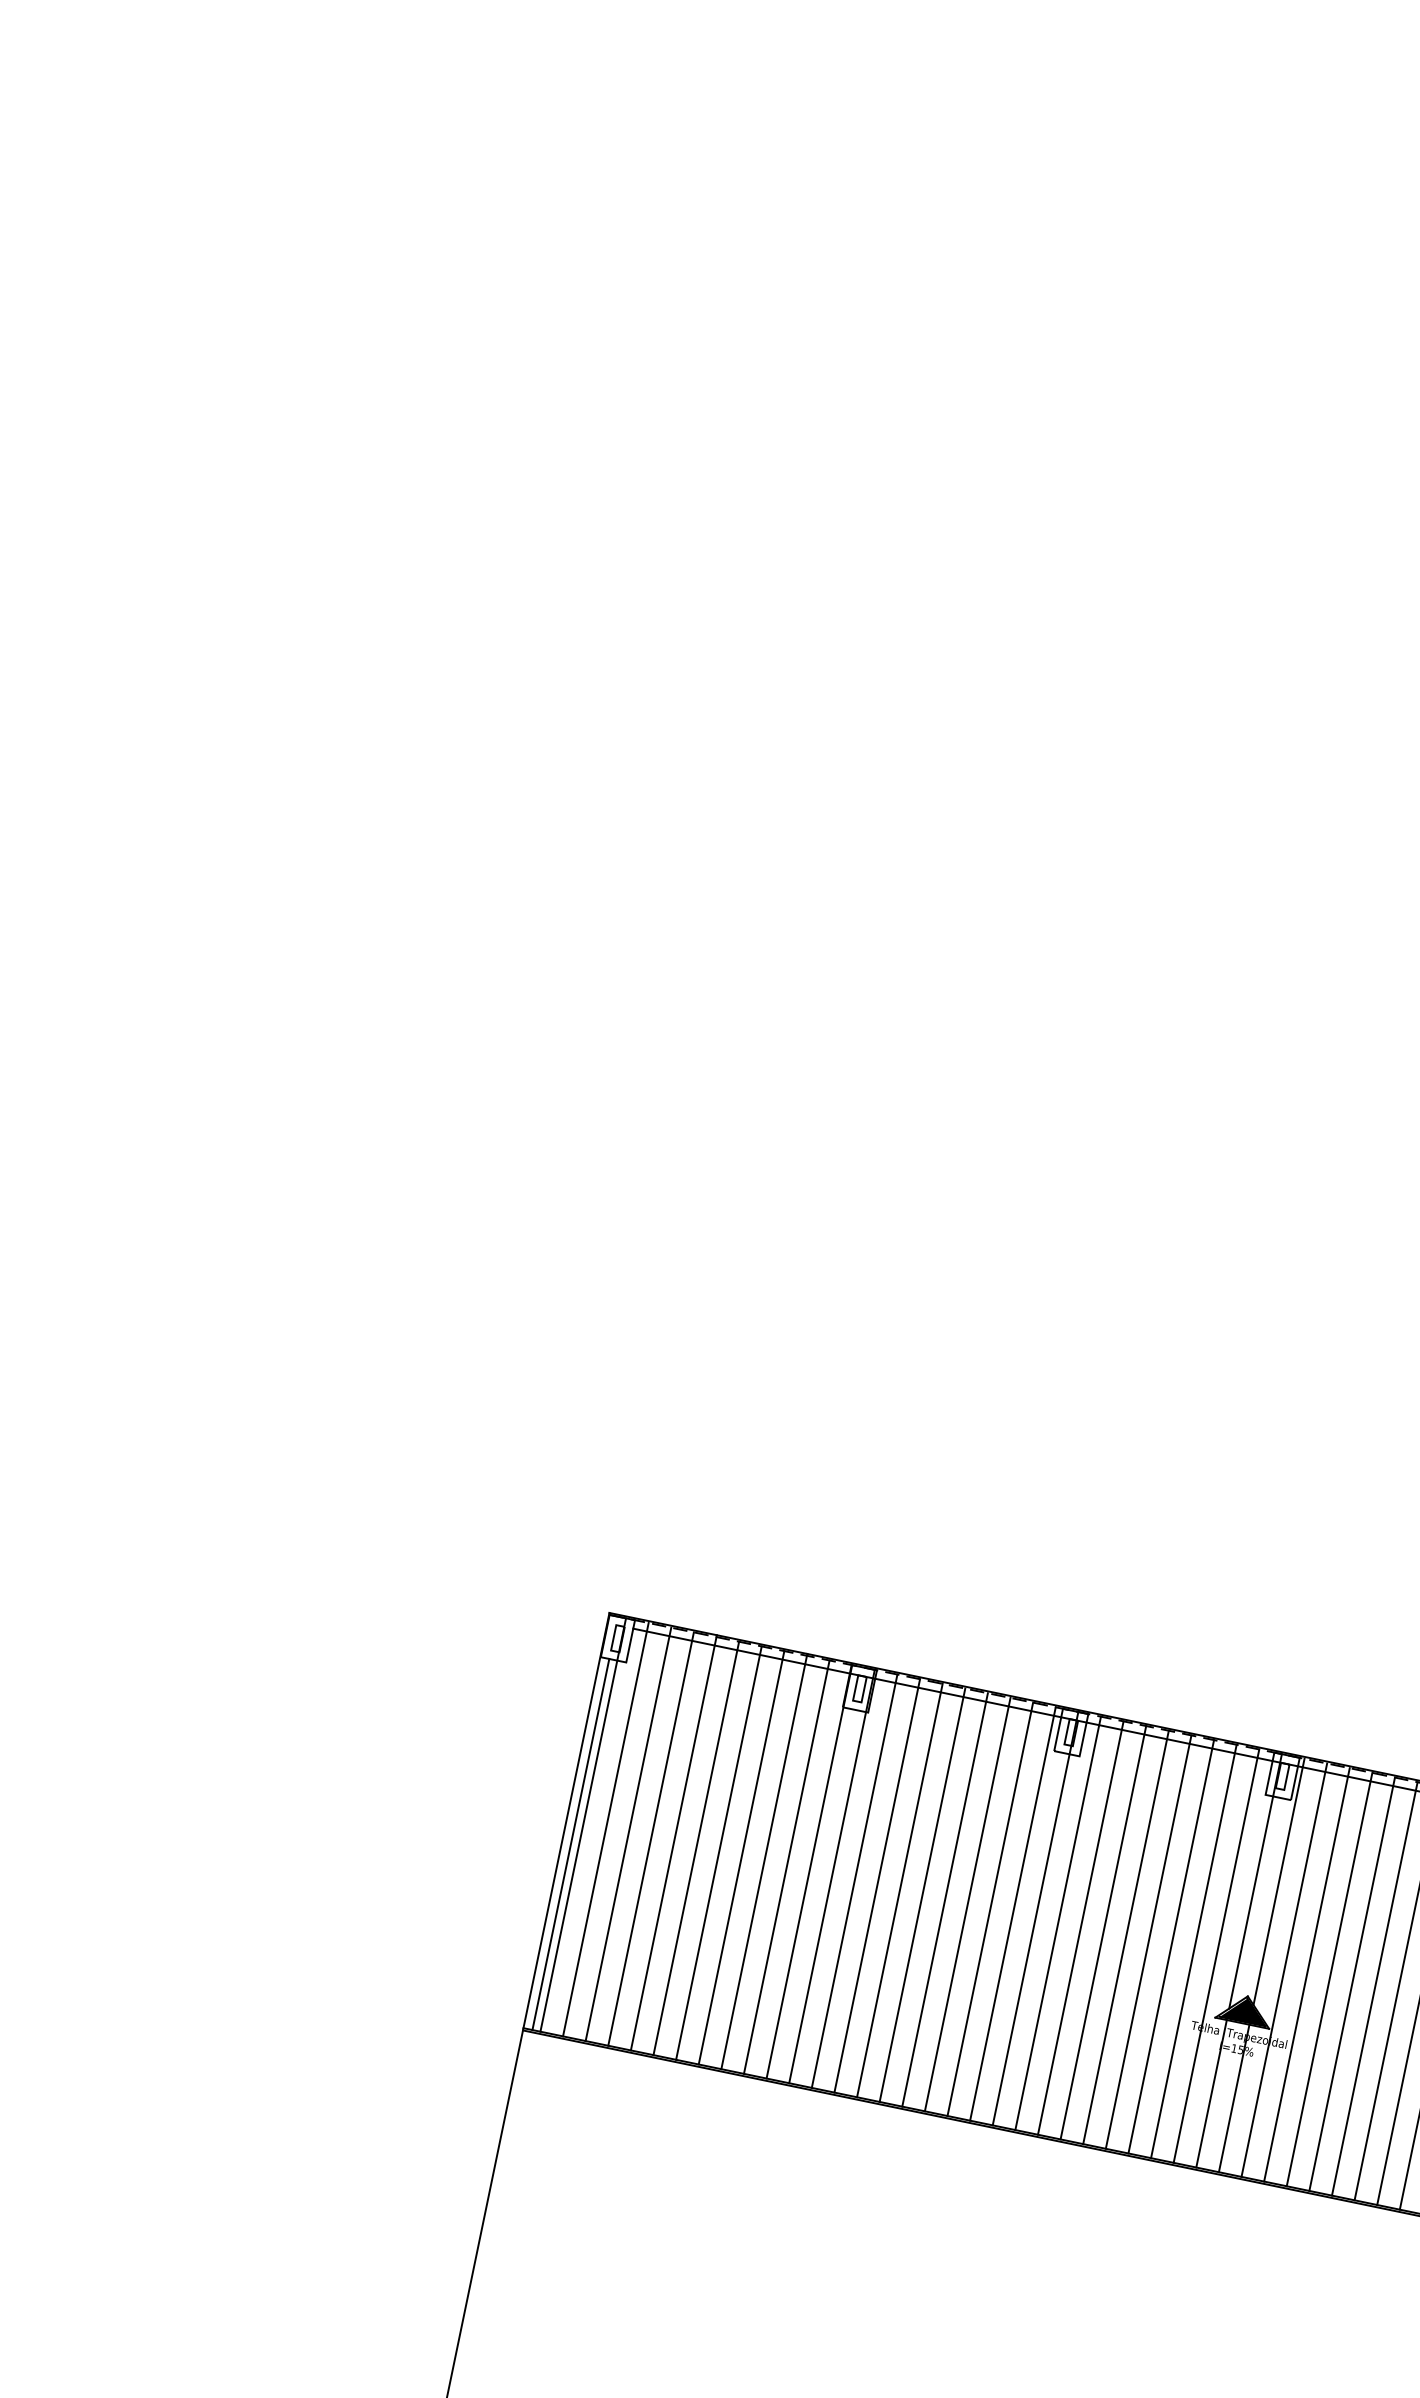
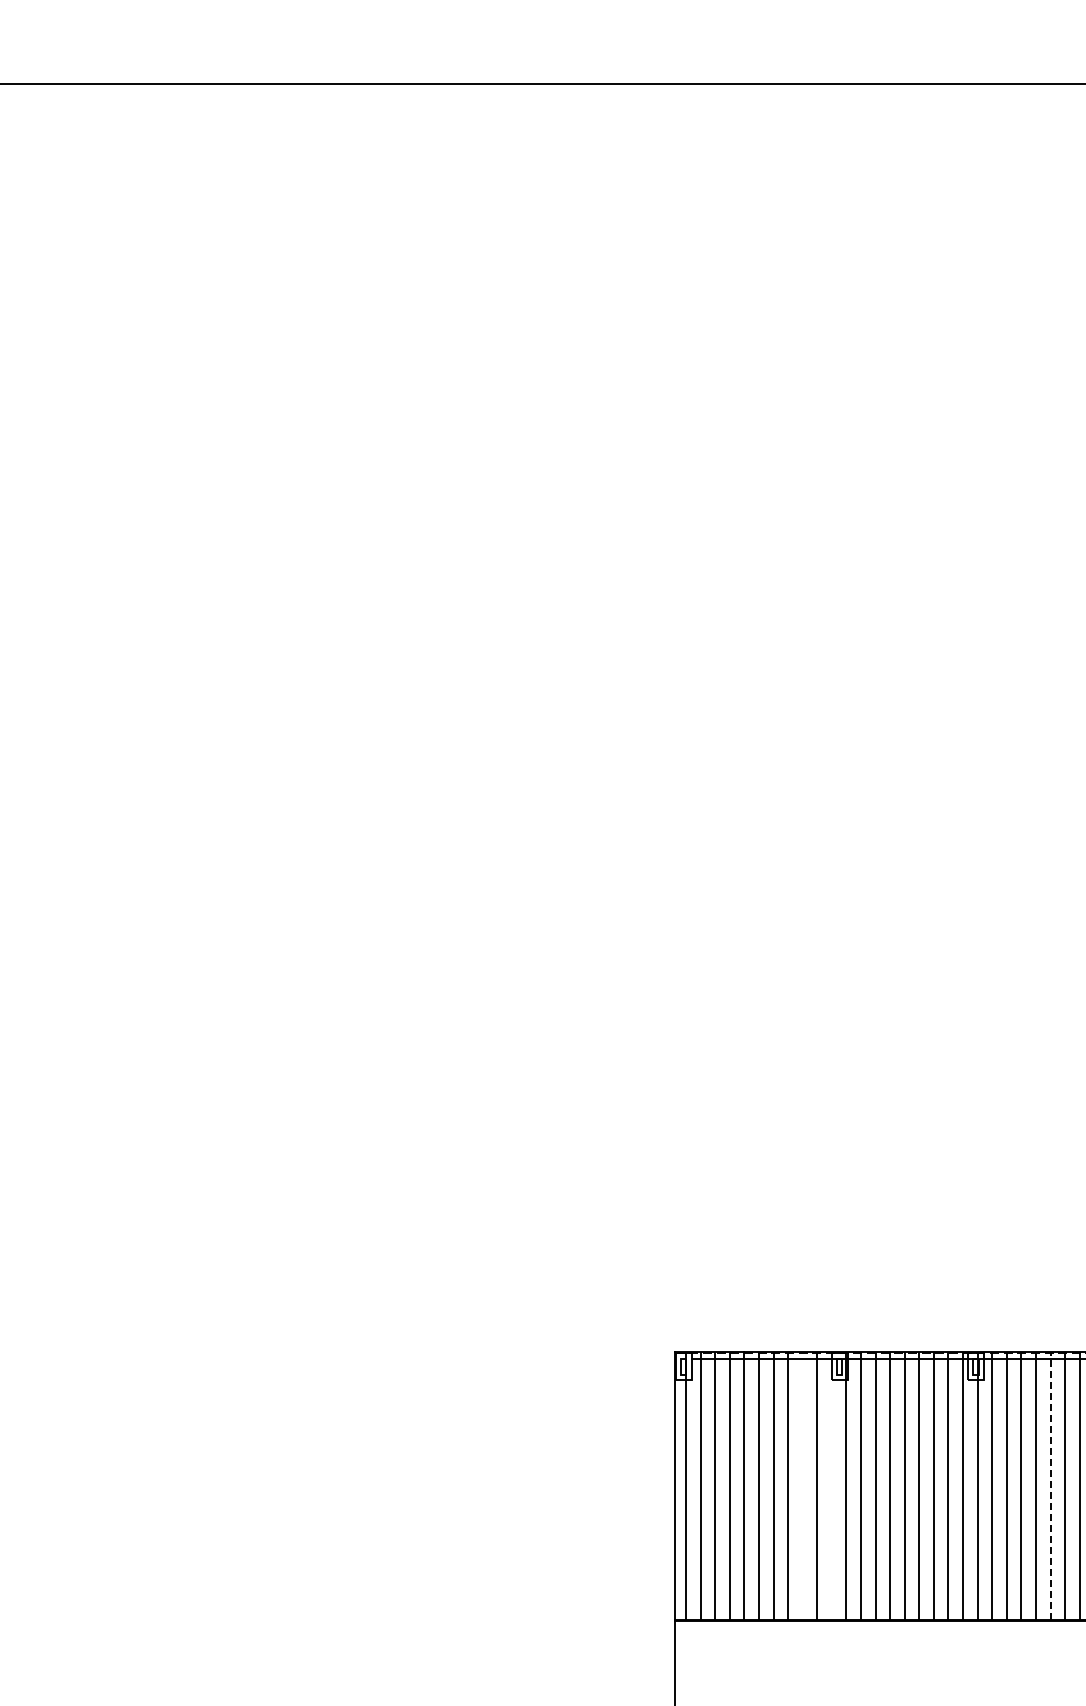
line: (571, 1843) -> (681, 1499), removed
line: (764, 1861) -> (802, 1485), removed
line: (808, 1871) -> (831, 1486), removed
line: (1148, 1940) -> (1050, 1485), solid -> dashed

